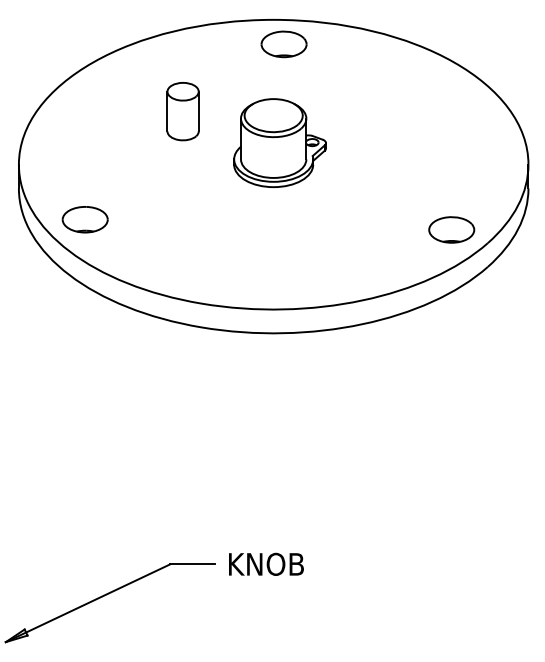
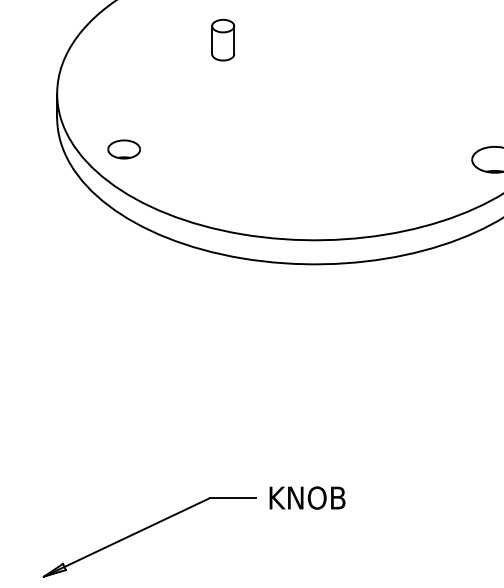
part: (182, 111) -> (222, 39), size x0.7
part: (279, 142) -> (320, 71), removed
part: (84, 219) -> (123, 149), size x0.7

